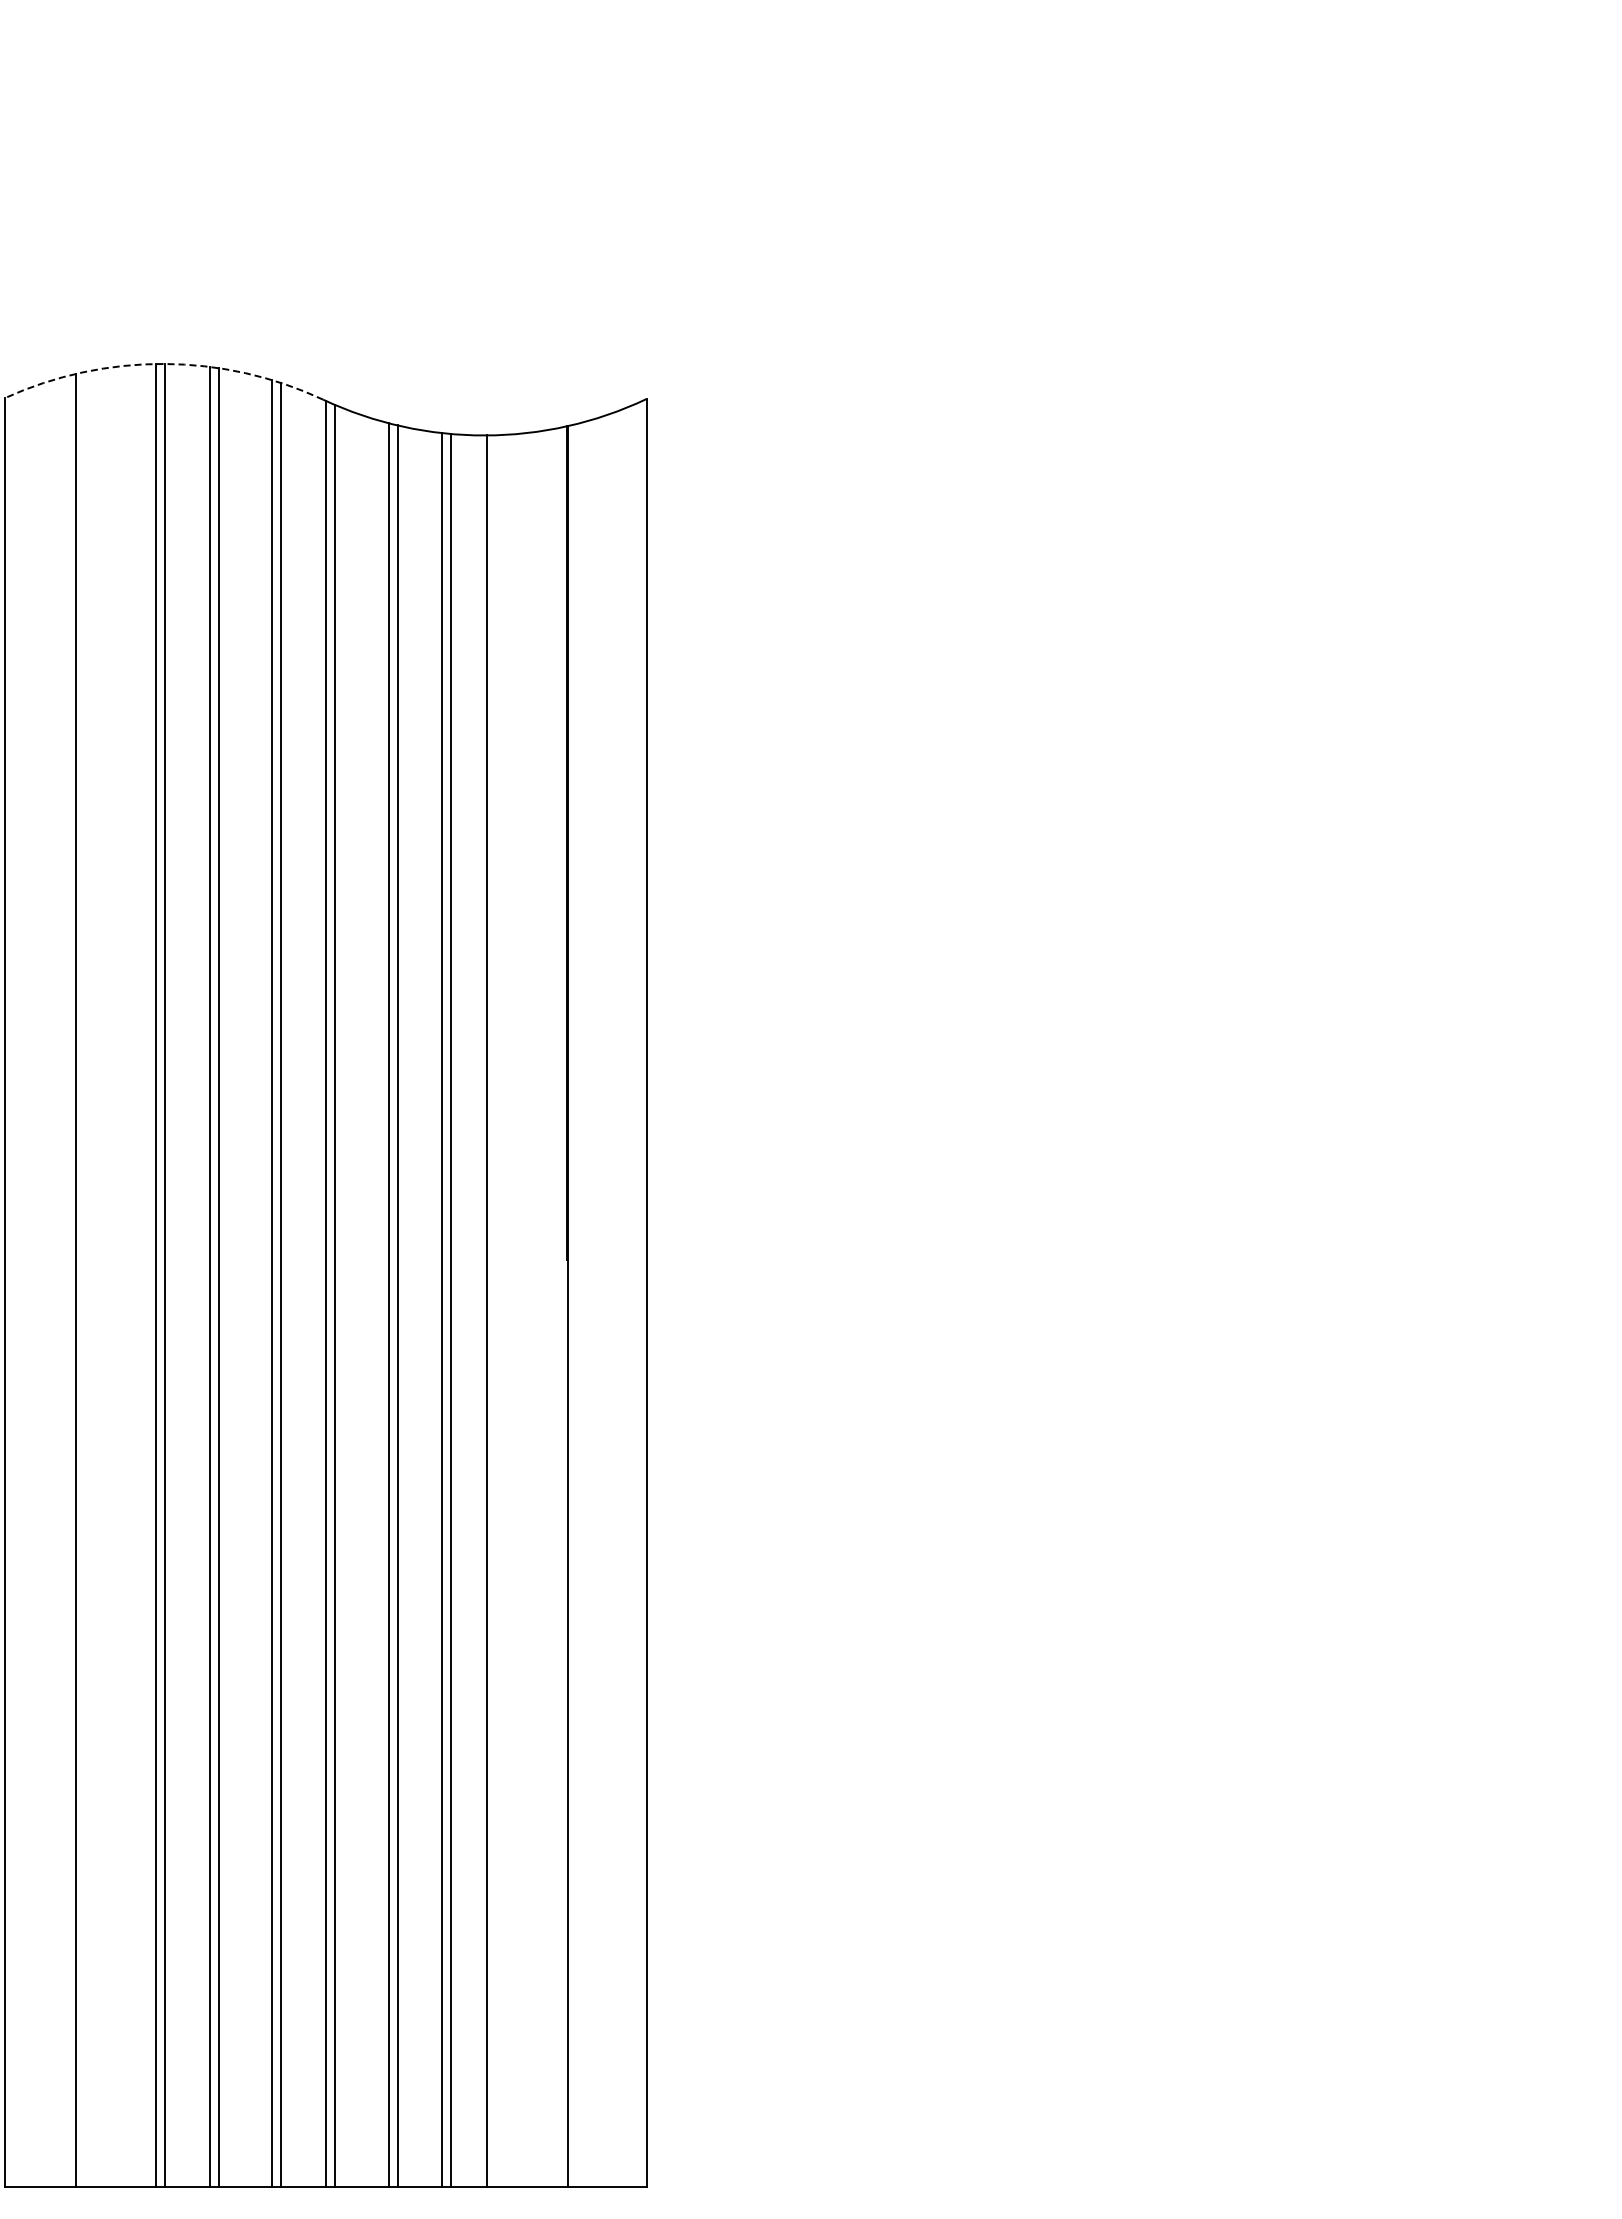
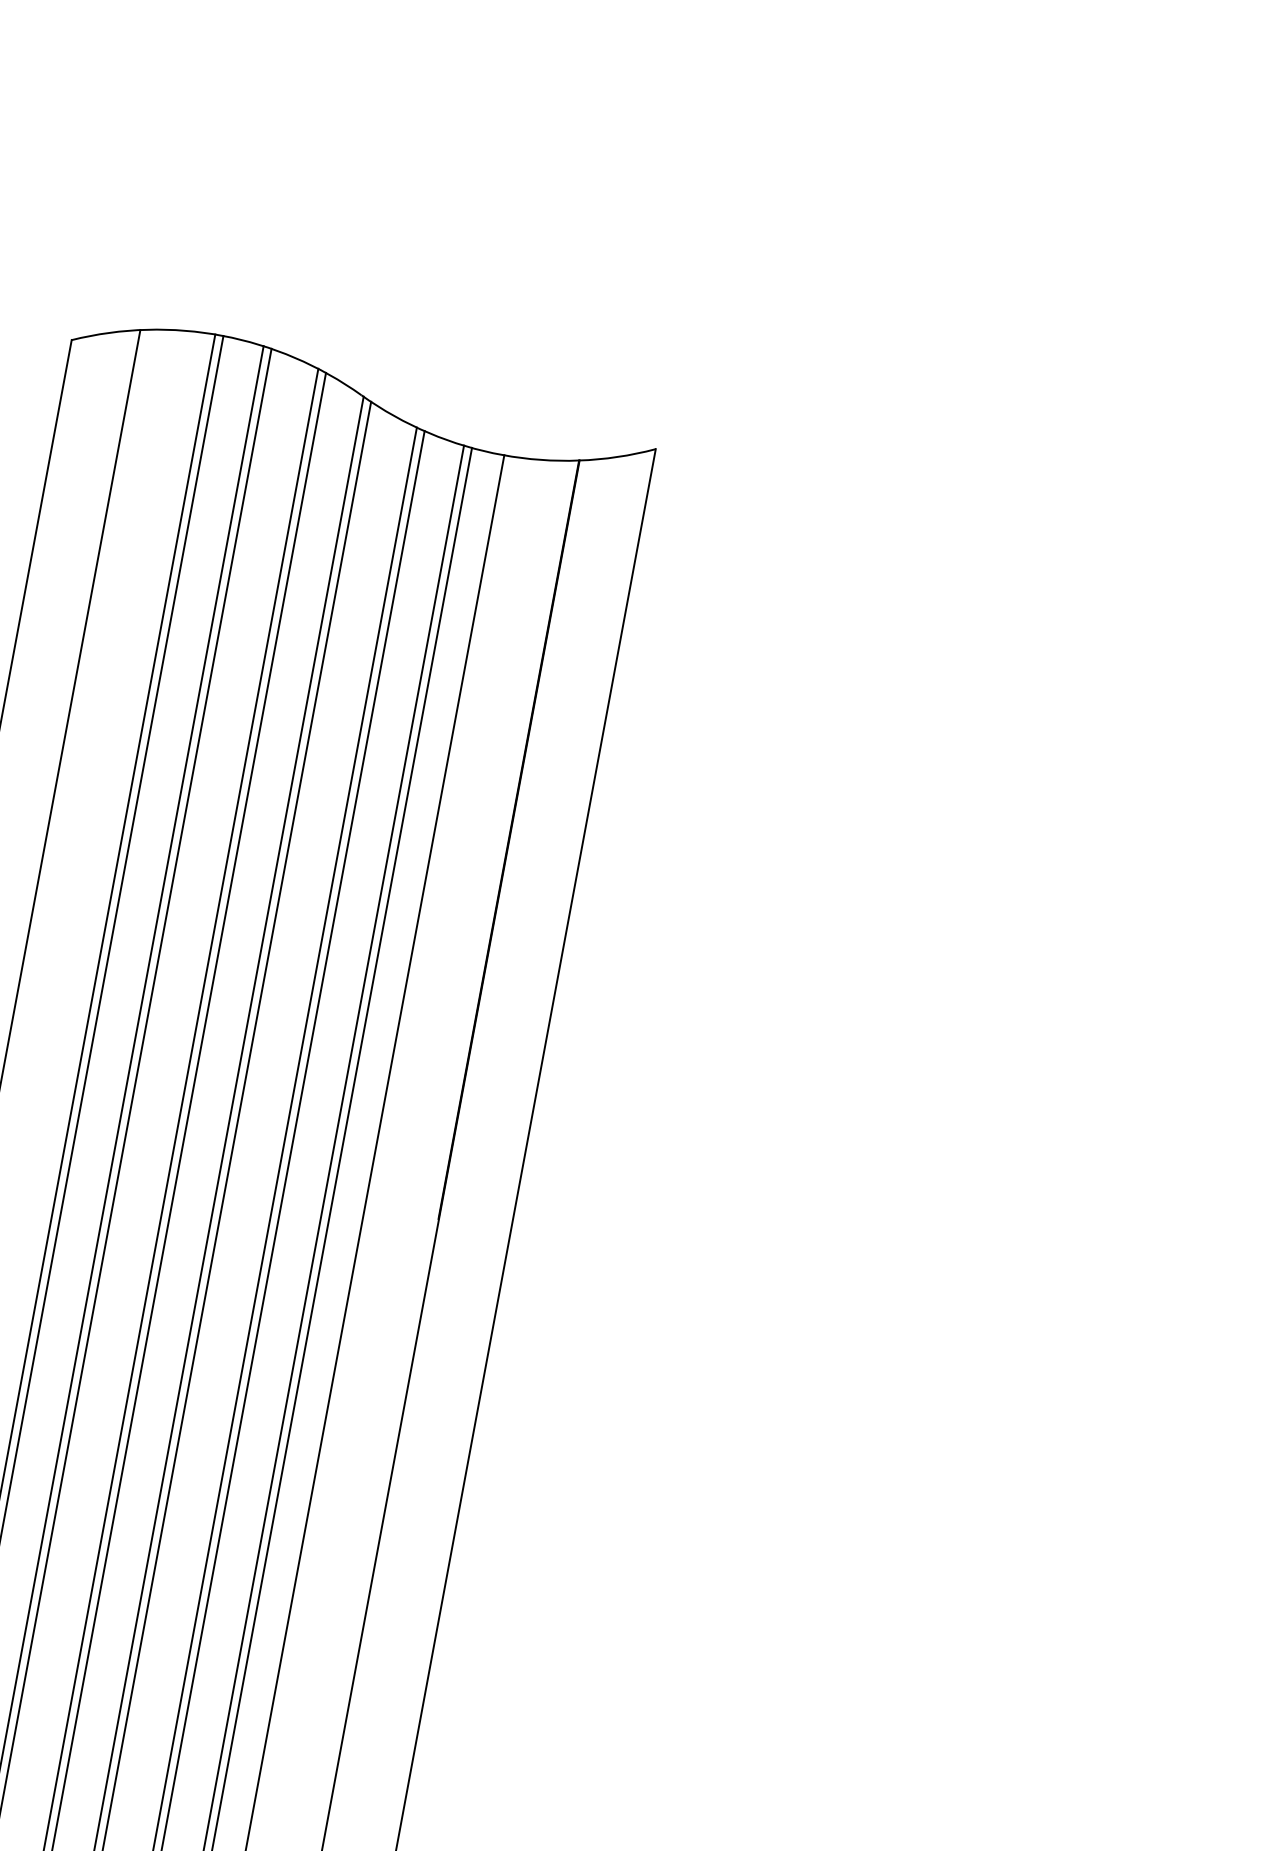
arc: (164, 363) -> (223, 335), dashed -> solid

